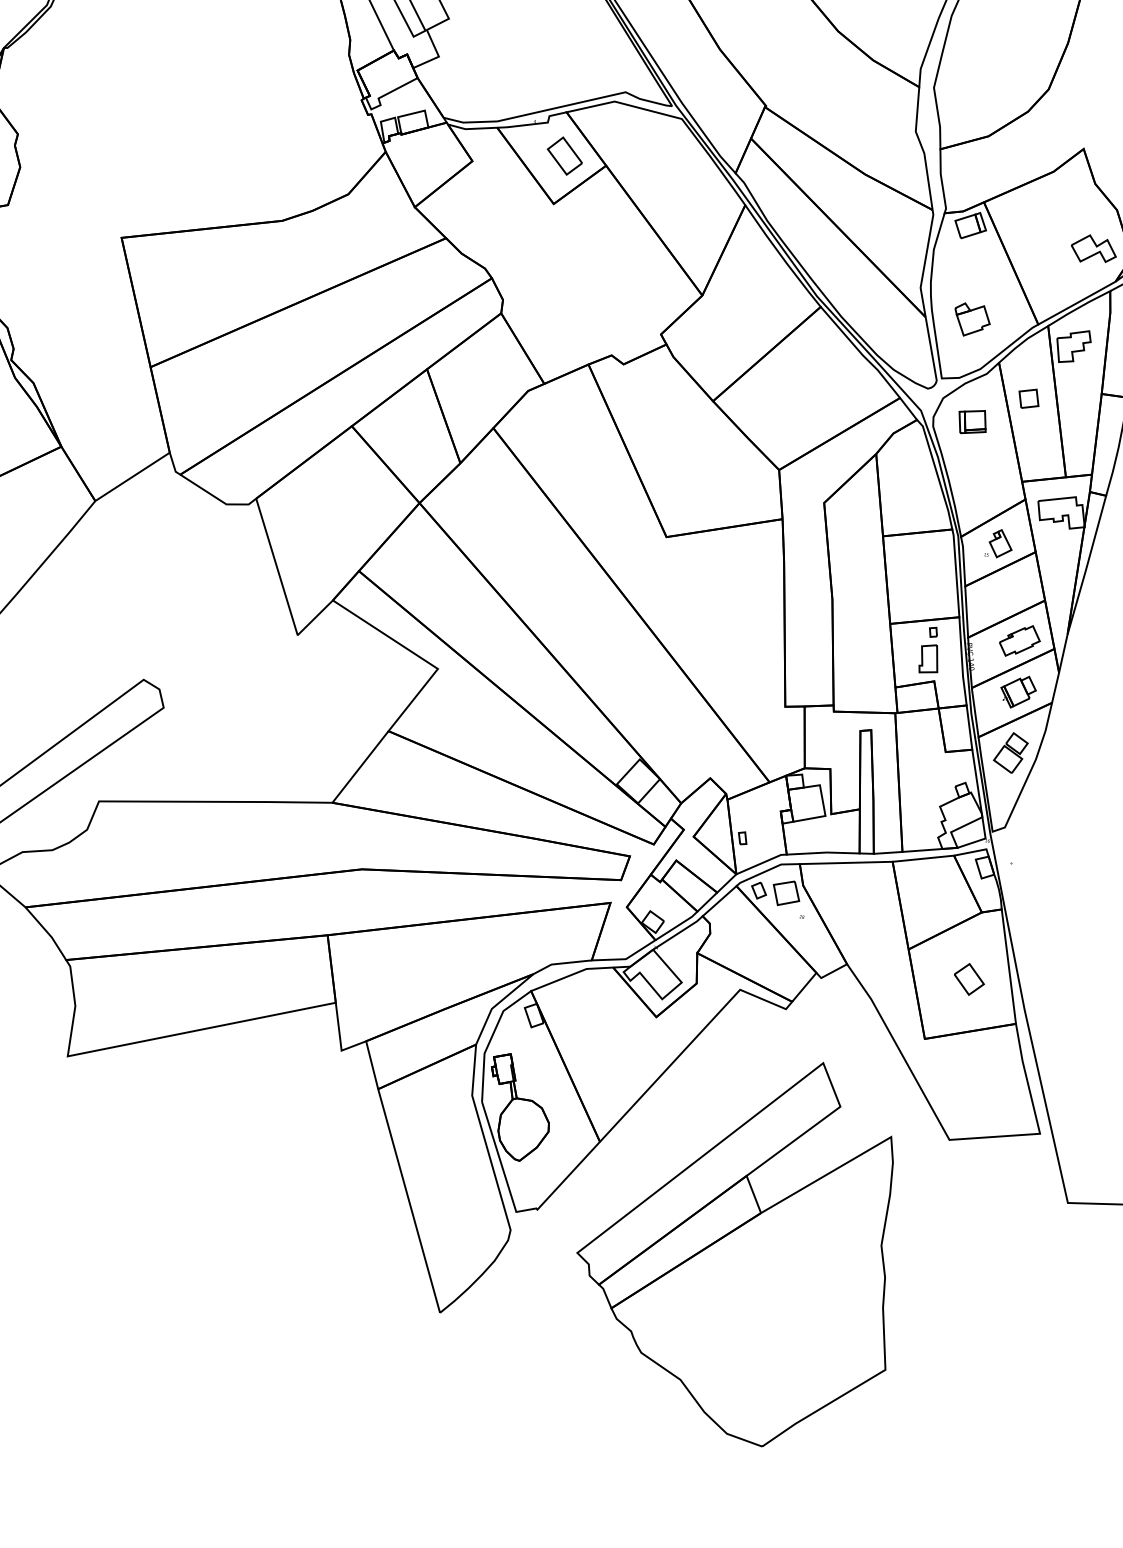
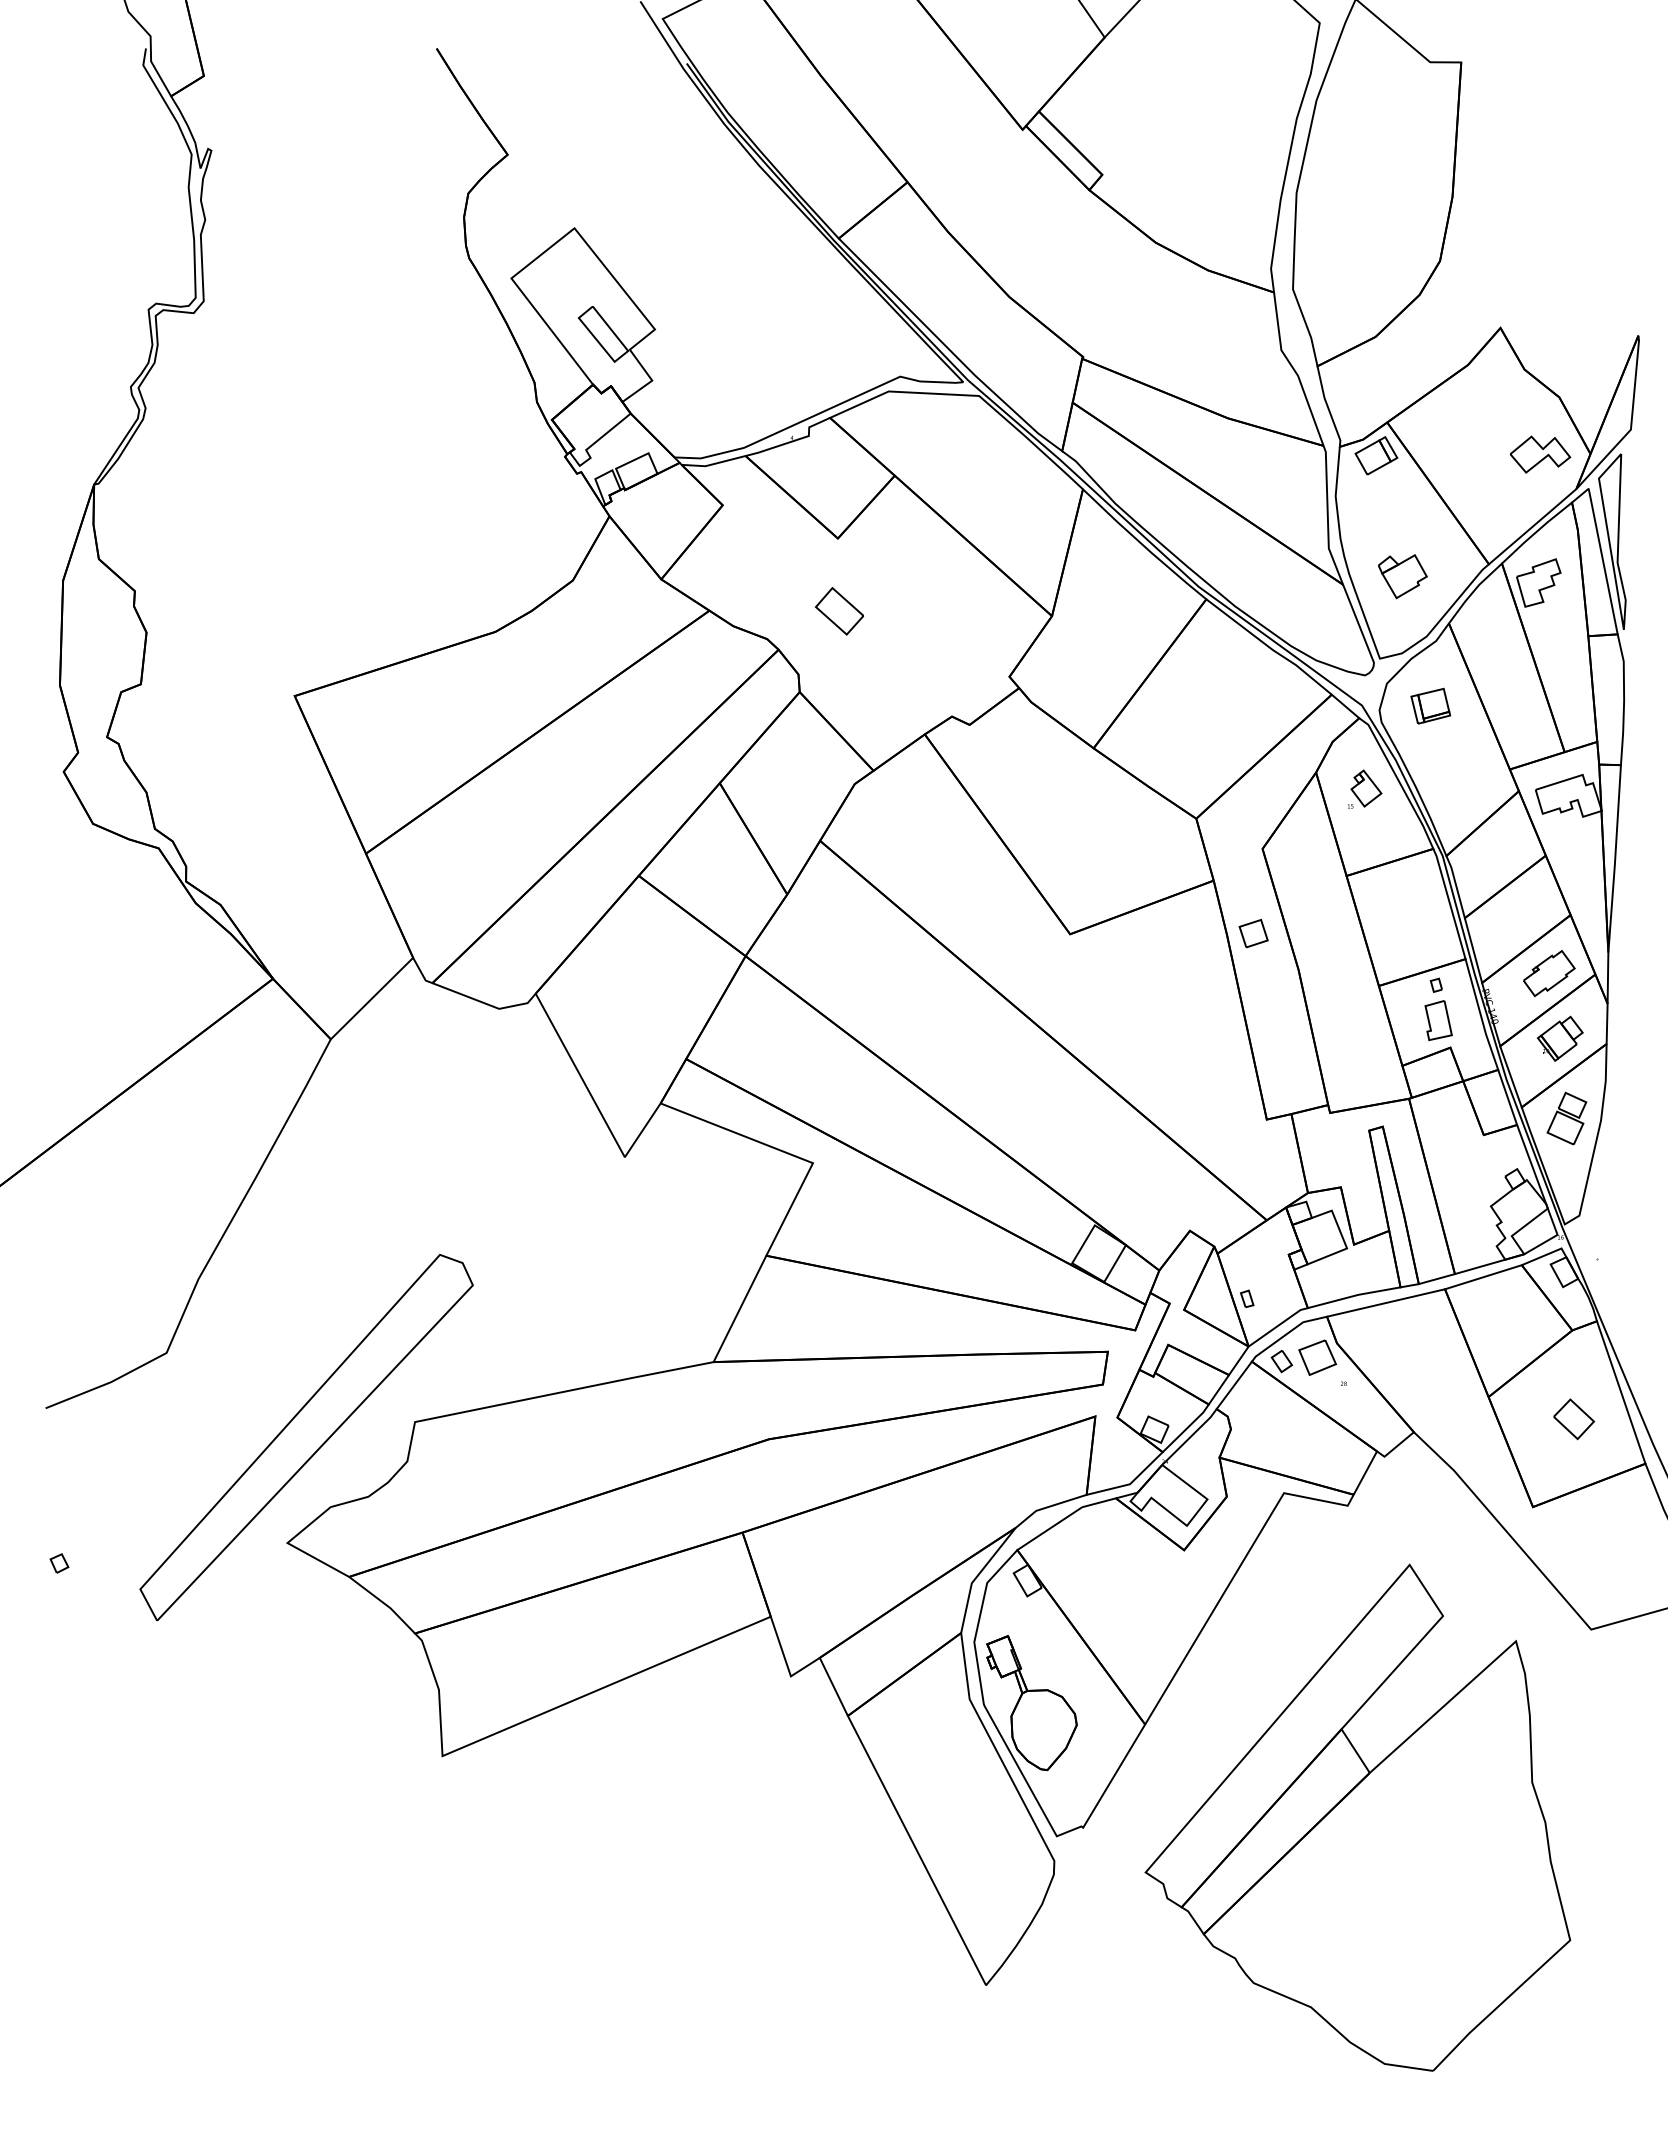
part: (564, 156) -> (838, 611), moved
part: (1028, 398) -> (1253, 933), moved
part: (1000, 543) -> (1365, 788), moved

